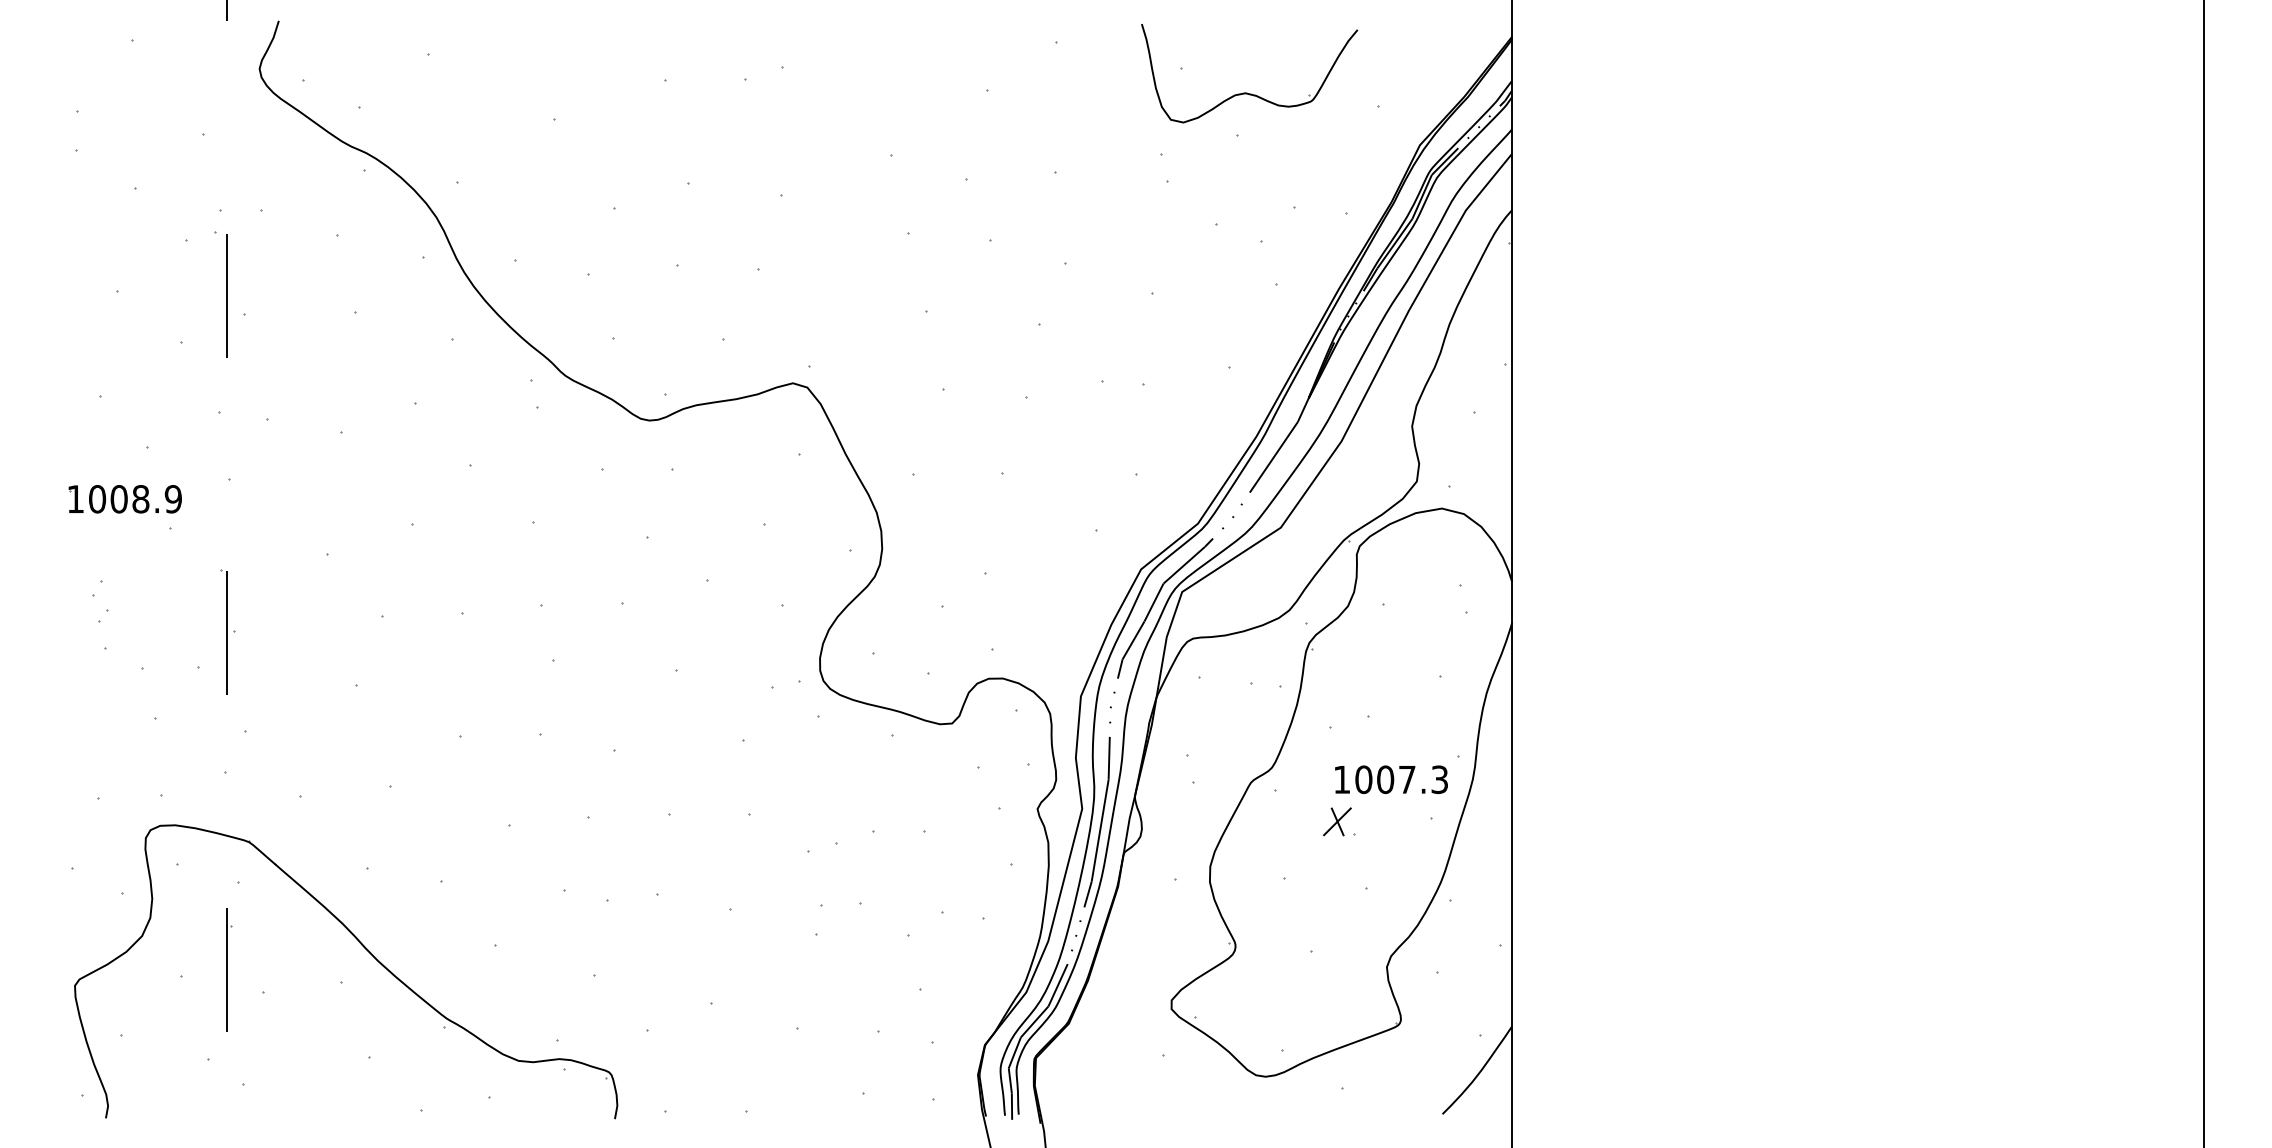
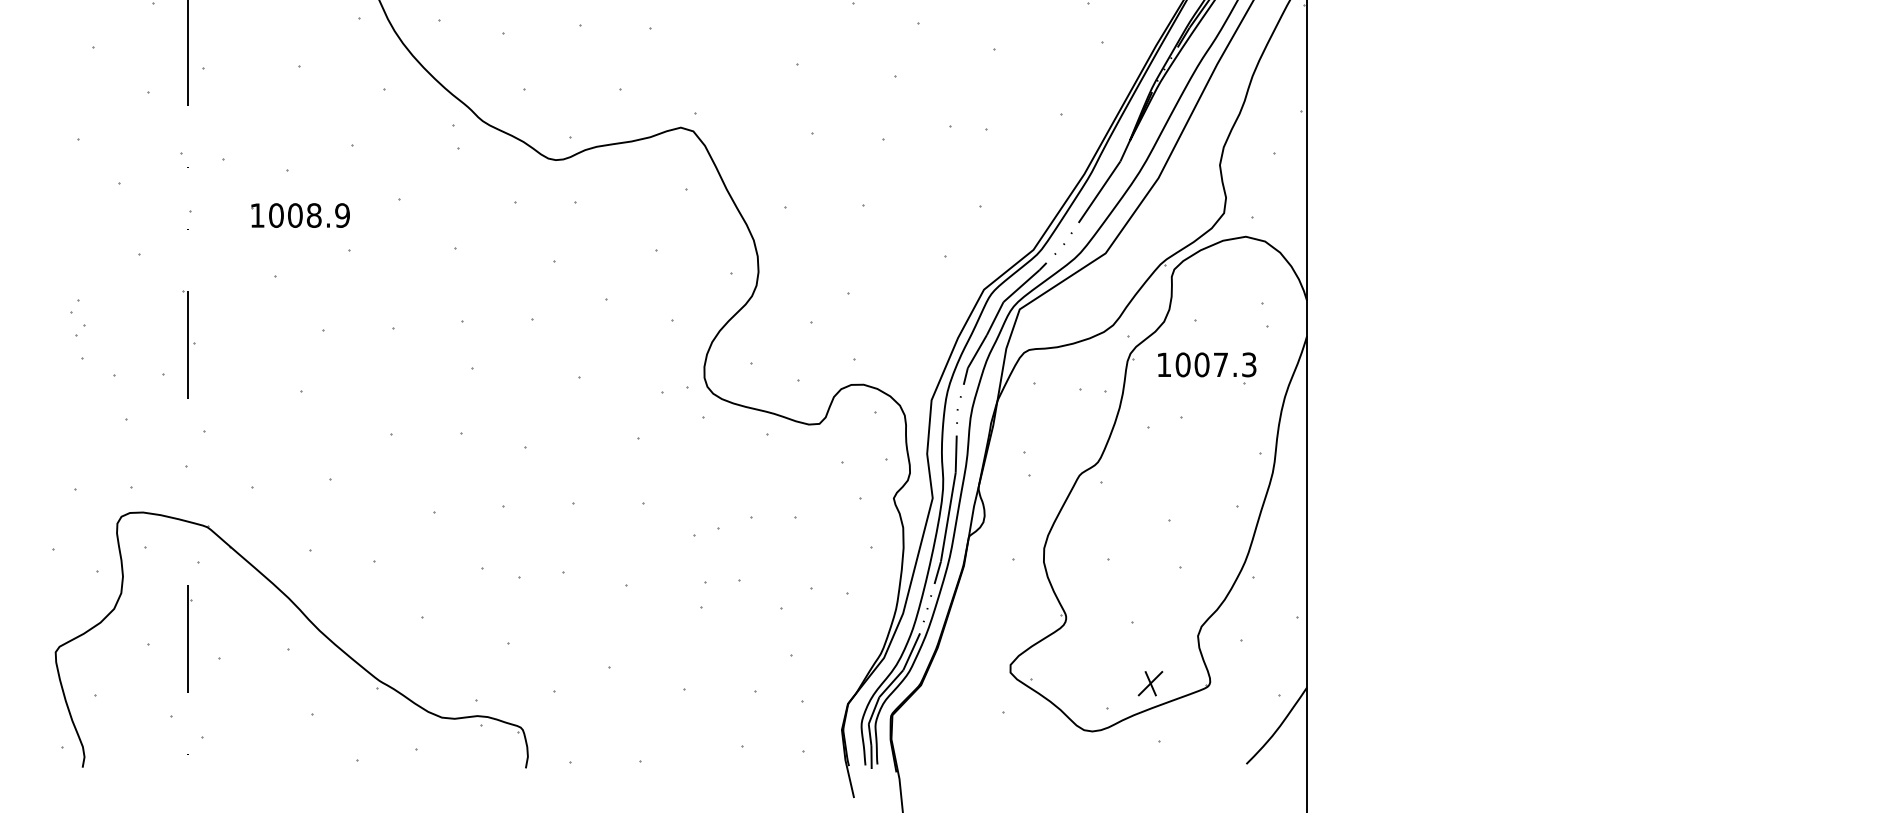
part: (124, 499) -> (299, 215), moved
text: (1391, 779) -> (1207, 364), moved
part: (1337, 821) -> (1150, 683), moved

